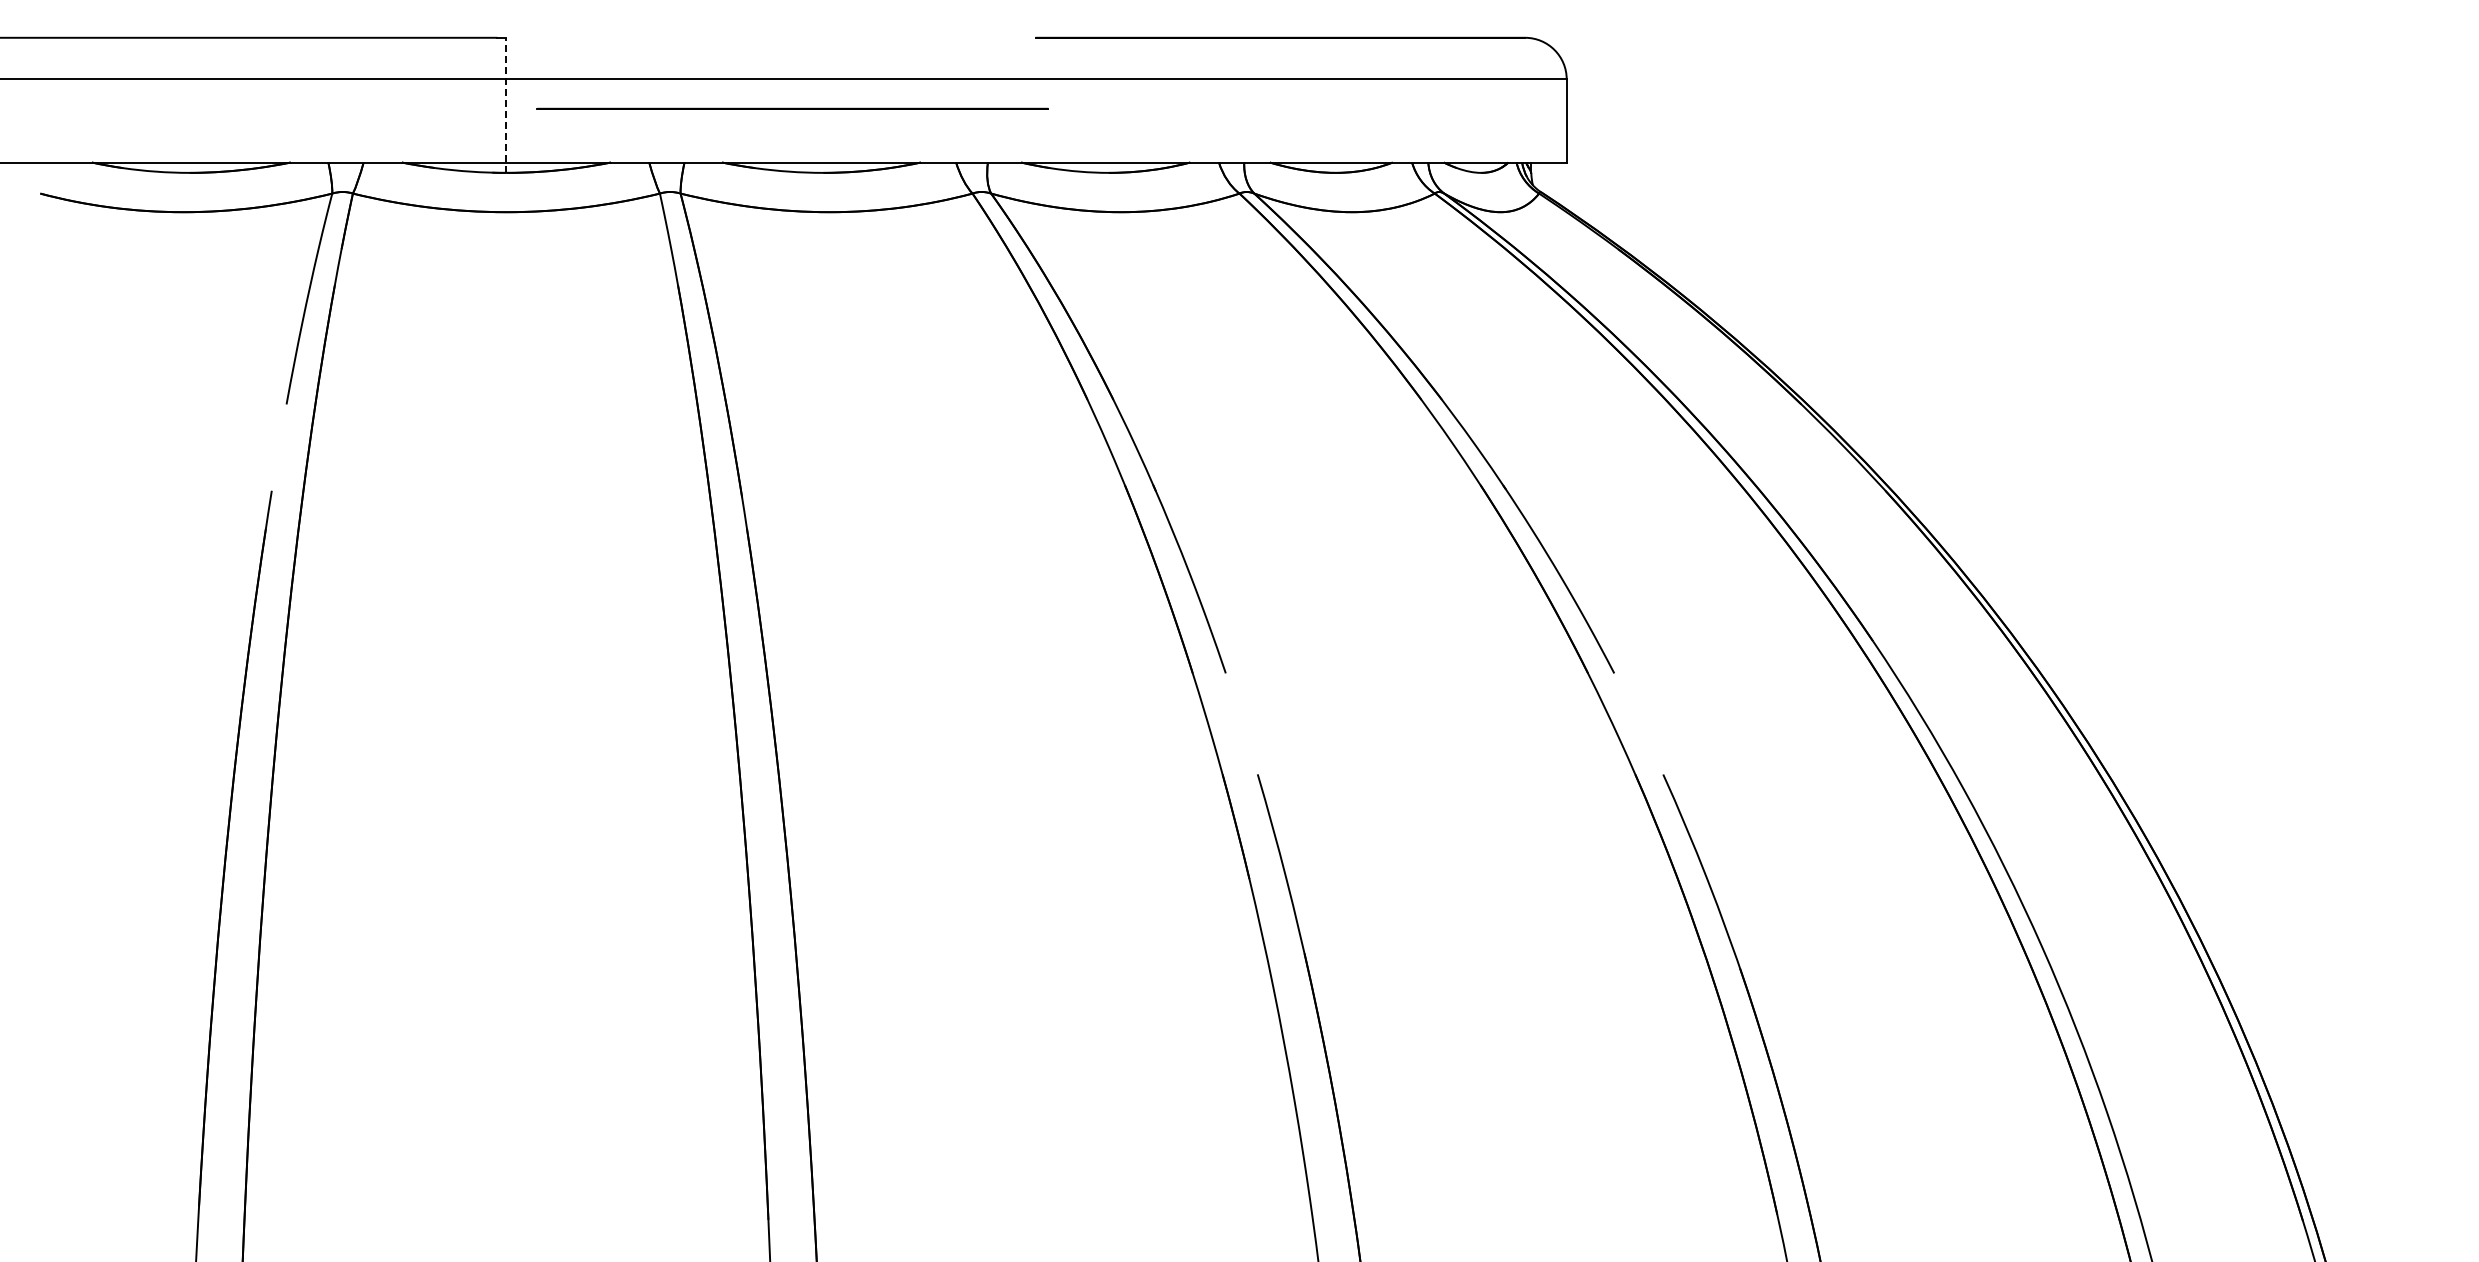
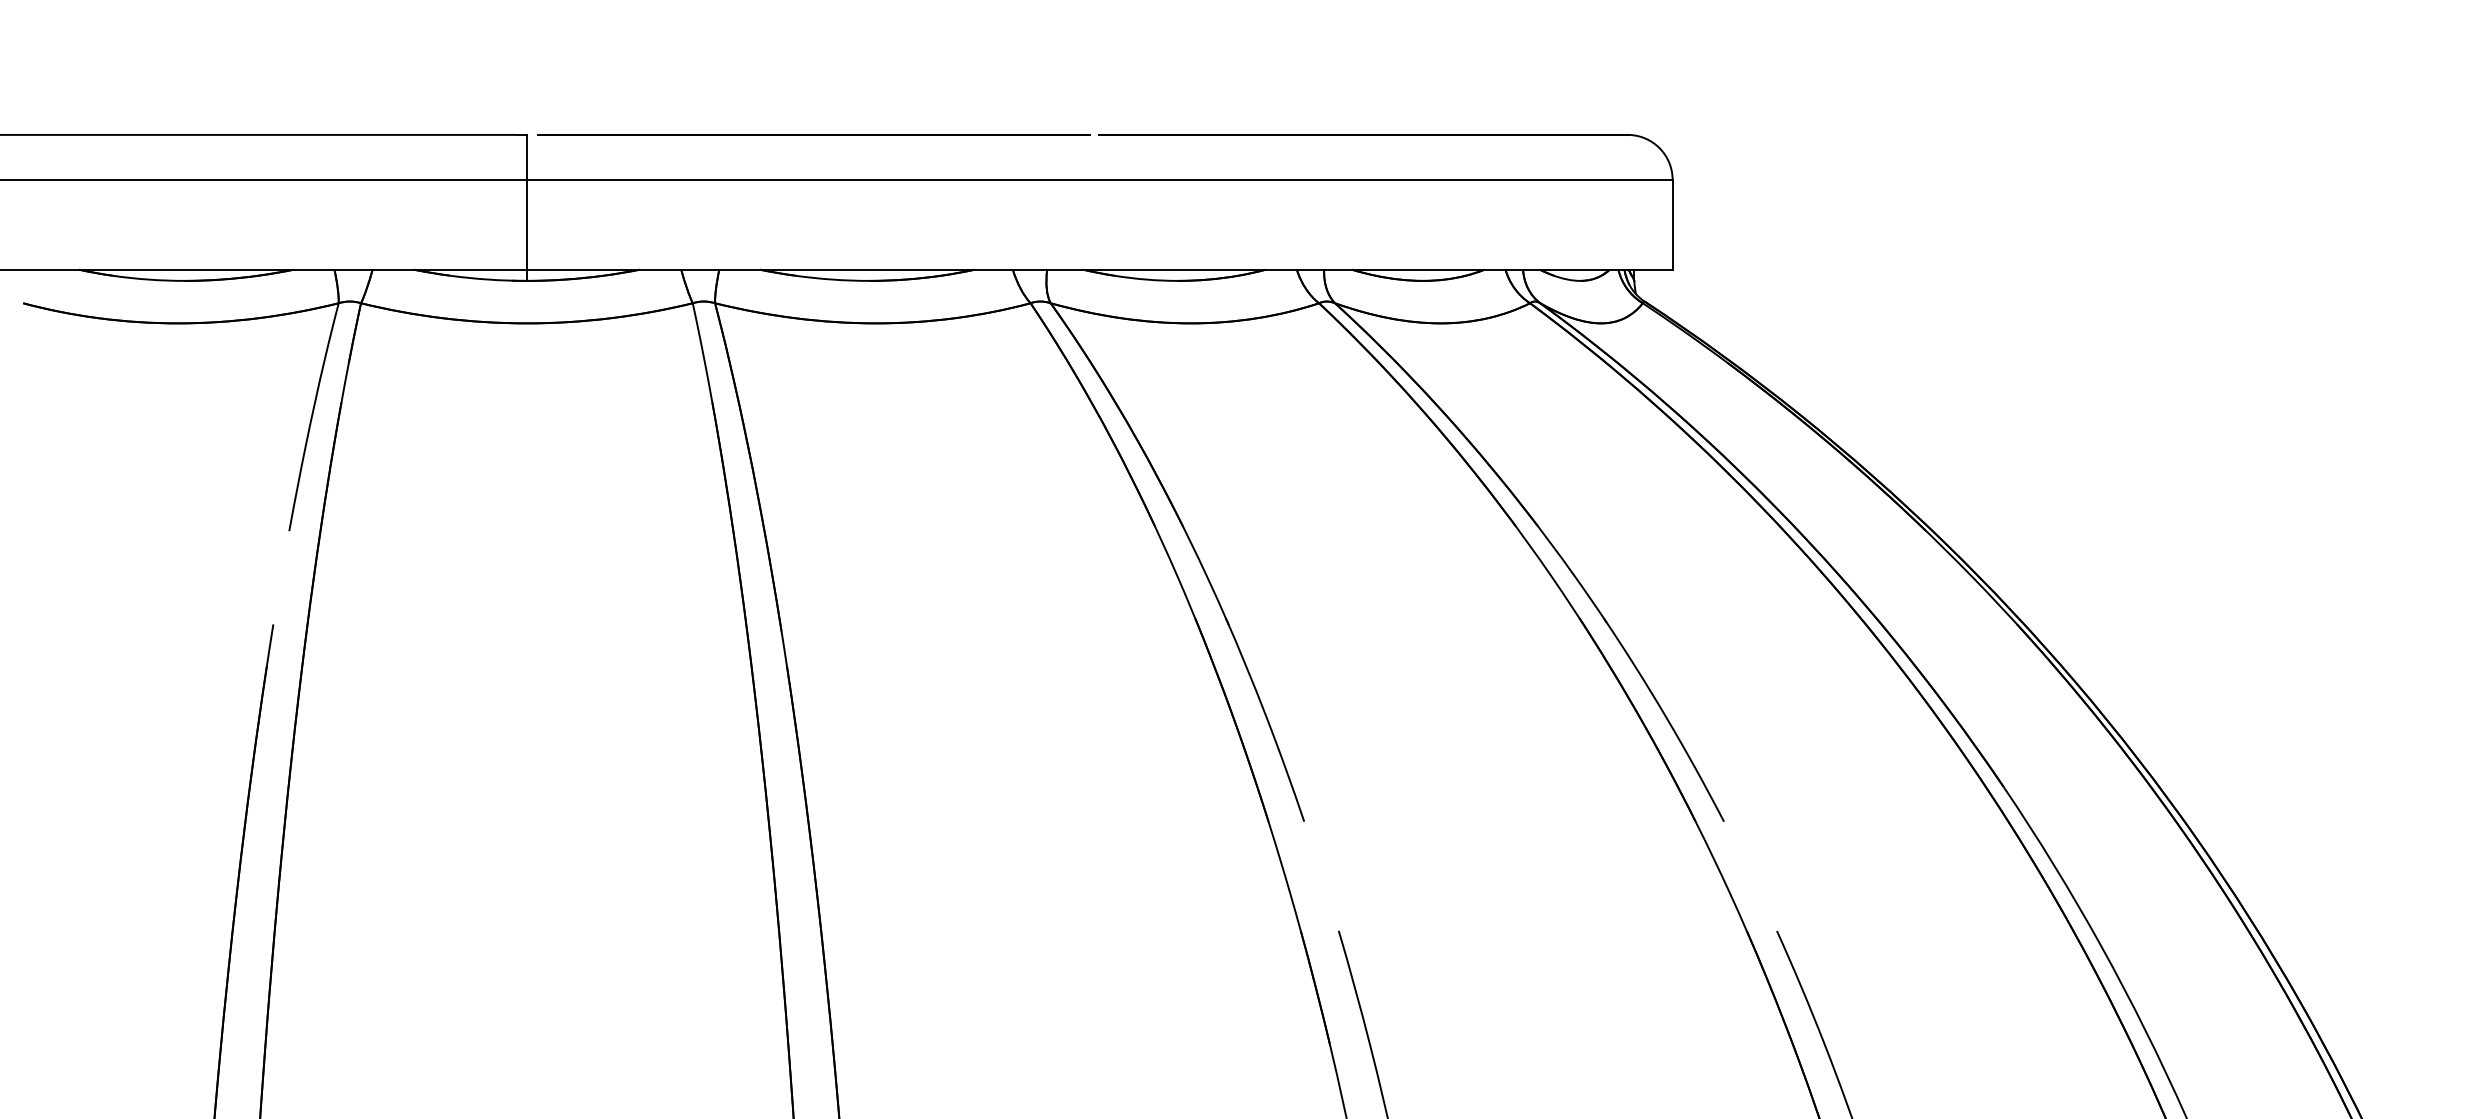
line: (506, 105) -> (526, 208), dashed -> solid
line: (792, 108) -> (813, 134), moved

